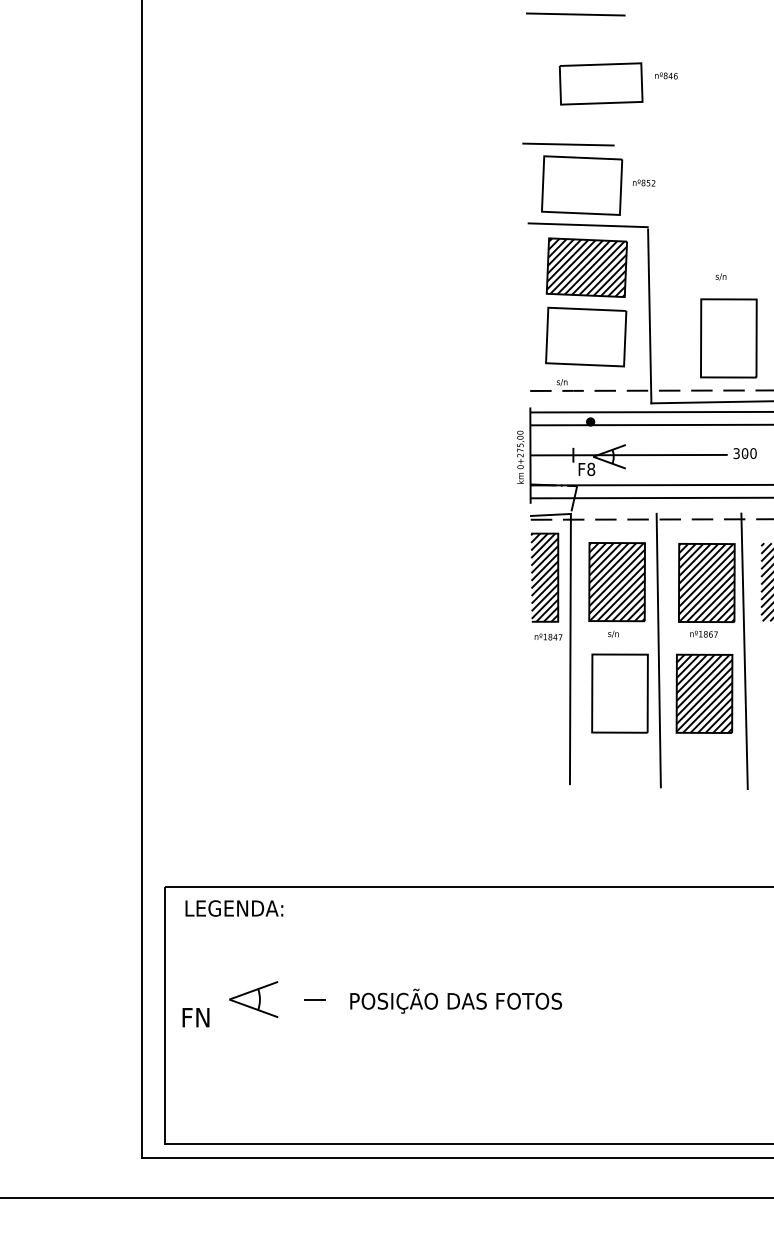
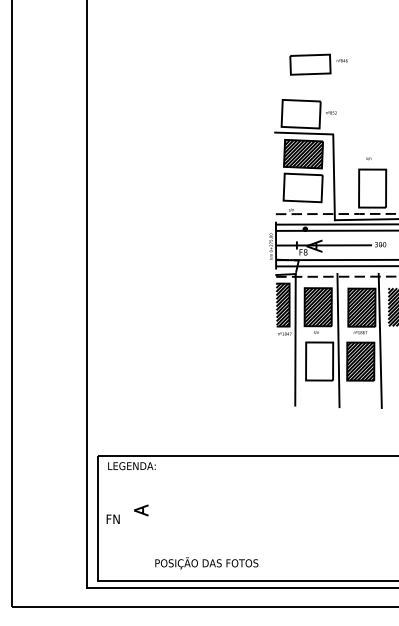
line: (574, 13) -> (297, 30), removed
line: (568, 143) -> (294, 93), removed
line: (313, 997) -> (170, 509), removed
part: (254, 999) -> (141, 510), size x0.6
text: (455, 1001) -> (206, 563), moved

